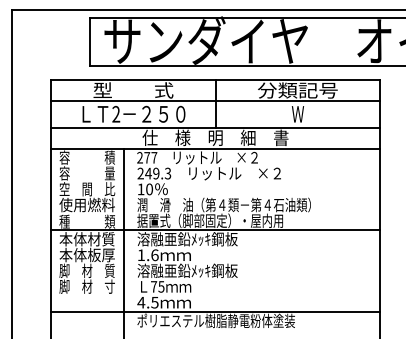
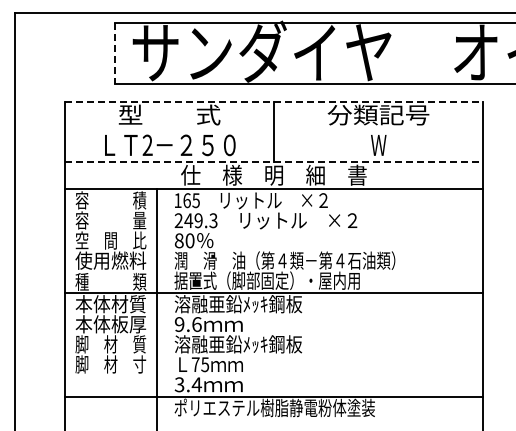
line: (90, 42) -> (114, 53), solid -> dashed
line: (215, 79) -> (274, 101), solid -> dashed
line: (215, 101) -> (273, 128), removed
line: (215, 127) -> (274, 162), solid -> dashed
text: (146, 157) -> (186, 200), 277 -> 165
text: (140, 189) -> (178, 240), 10 -> 80
text: (141, 255) -> (179, 324), 1.6 -> 9.6
text: (148, 302) -> (188, 384), 4.5 -> 3.4

